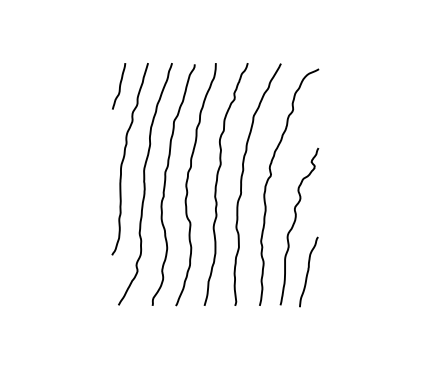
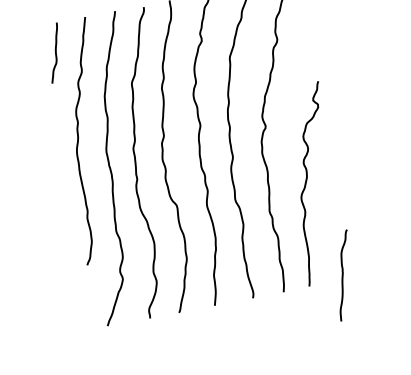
curve: (308, 271) -> (343, 274), moved

